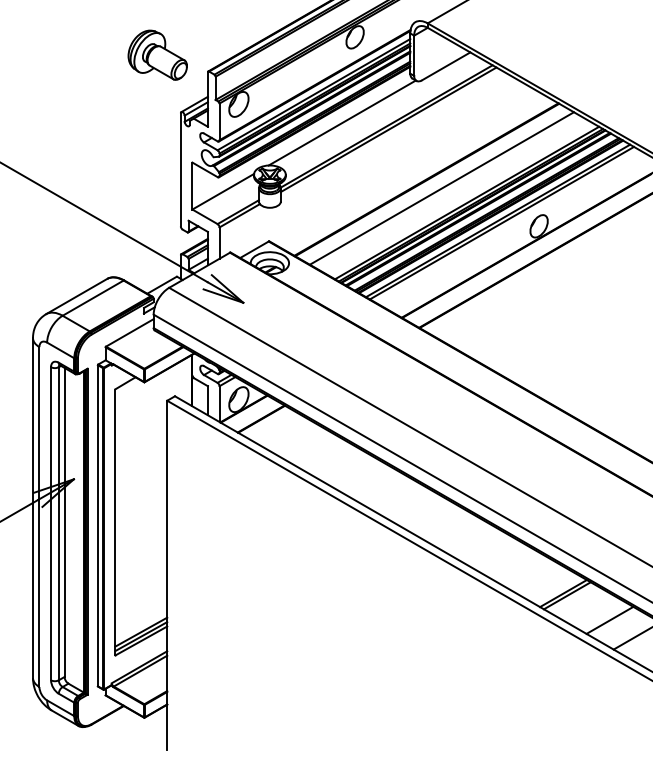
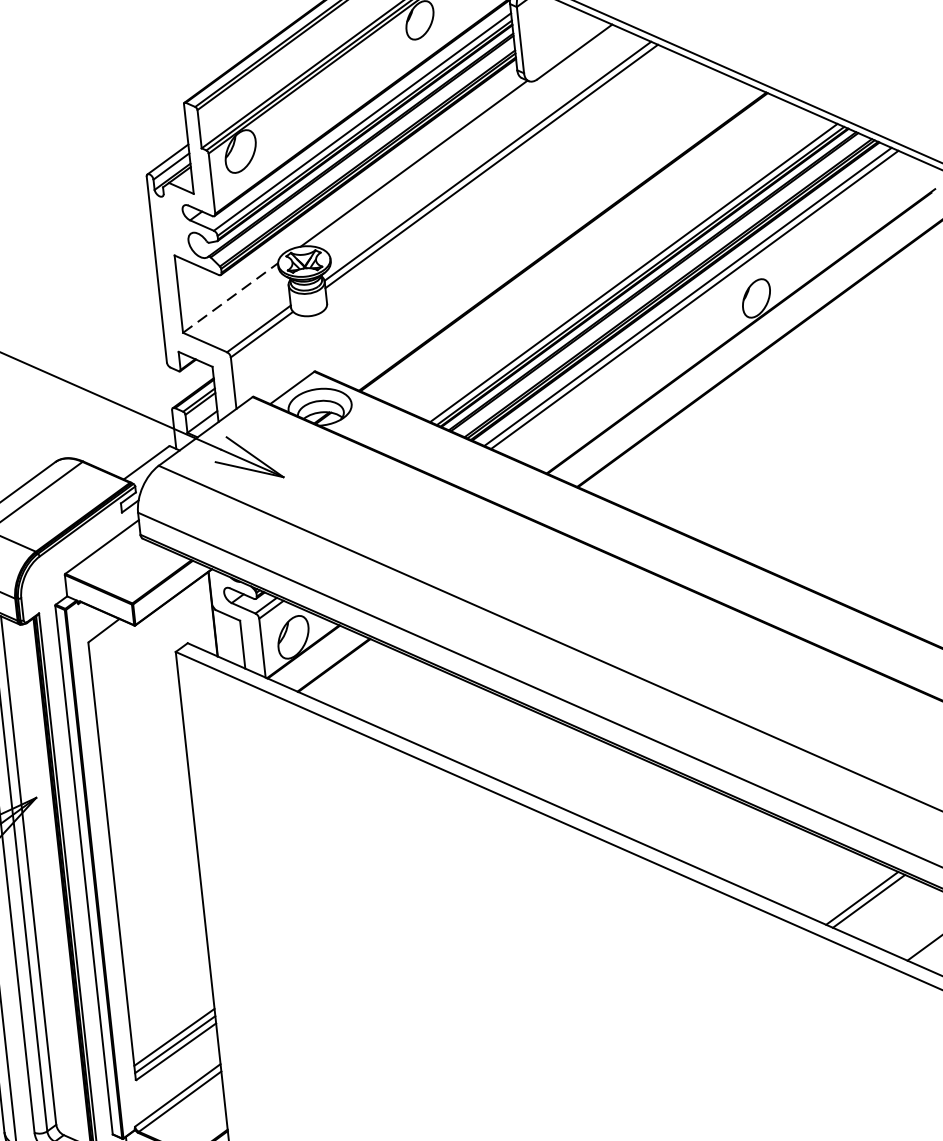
part: (157, 54) -> (97, 83), removed
line: (441, 188) -> (589, 253), removed
line: (223, 191) -> (230, 297), solid -> dashed

